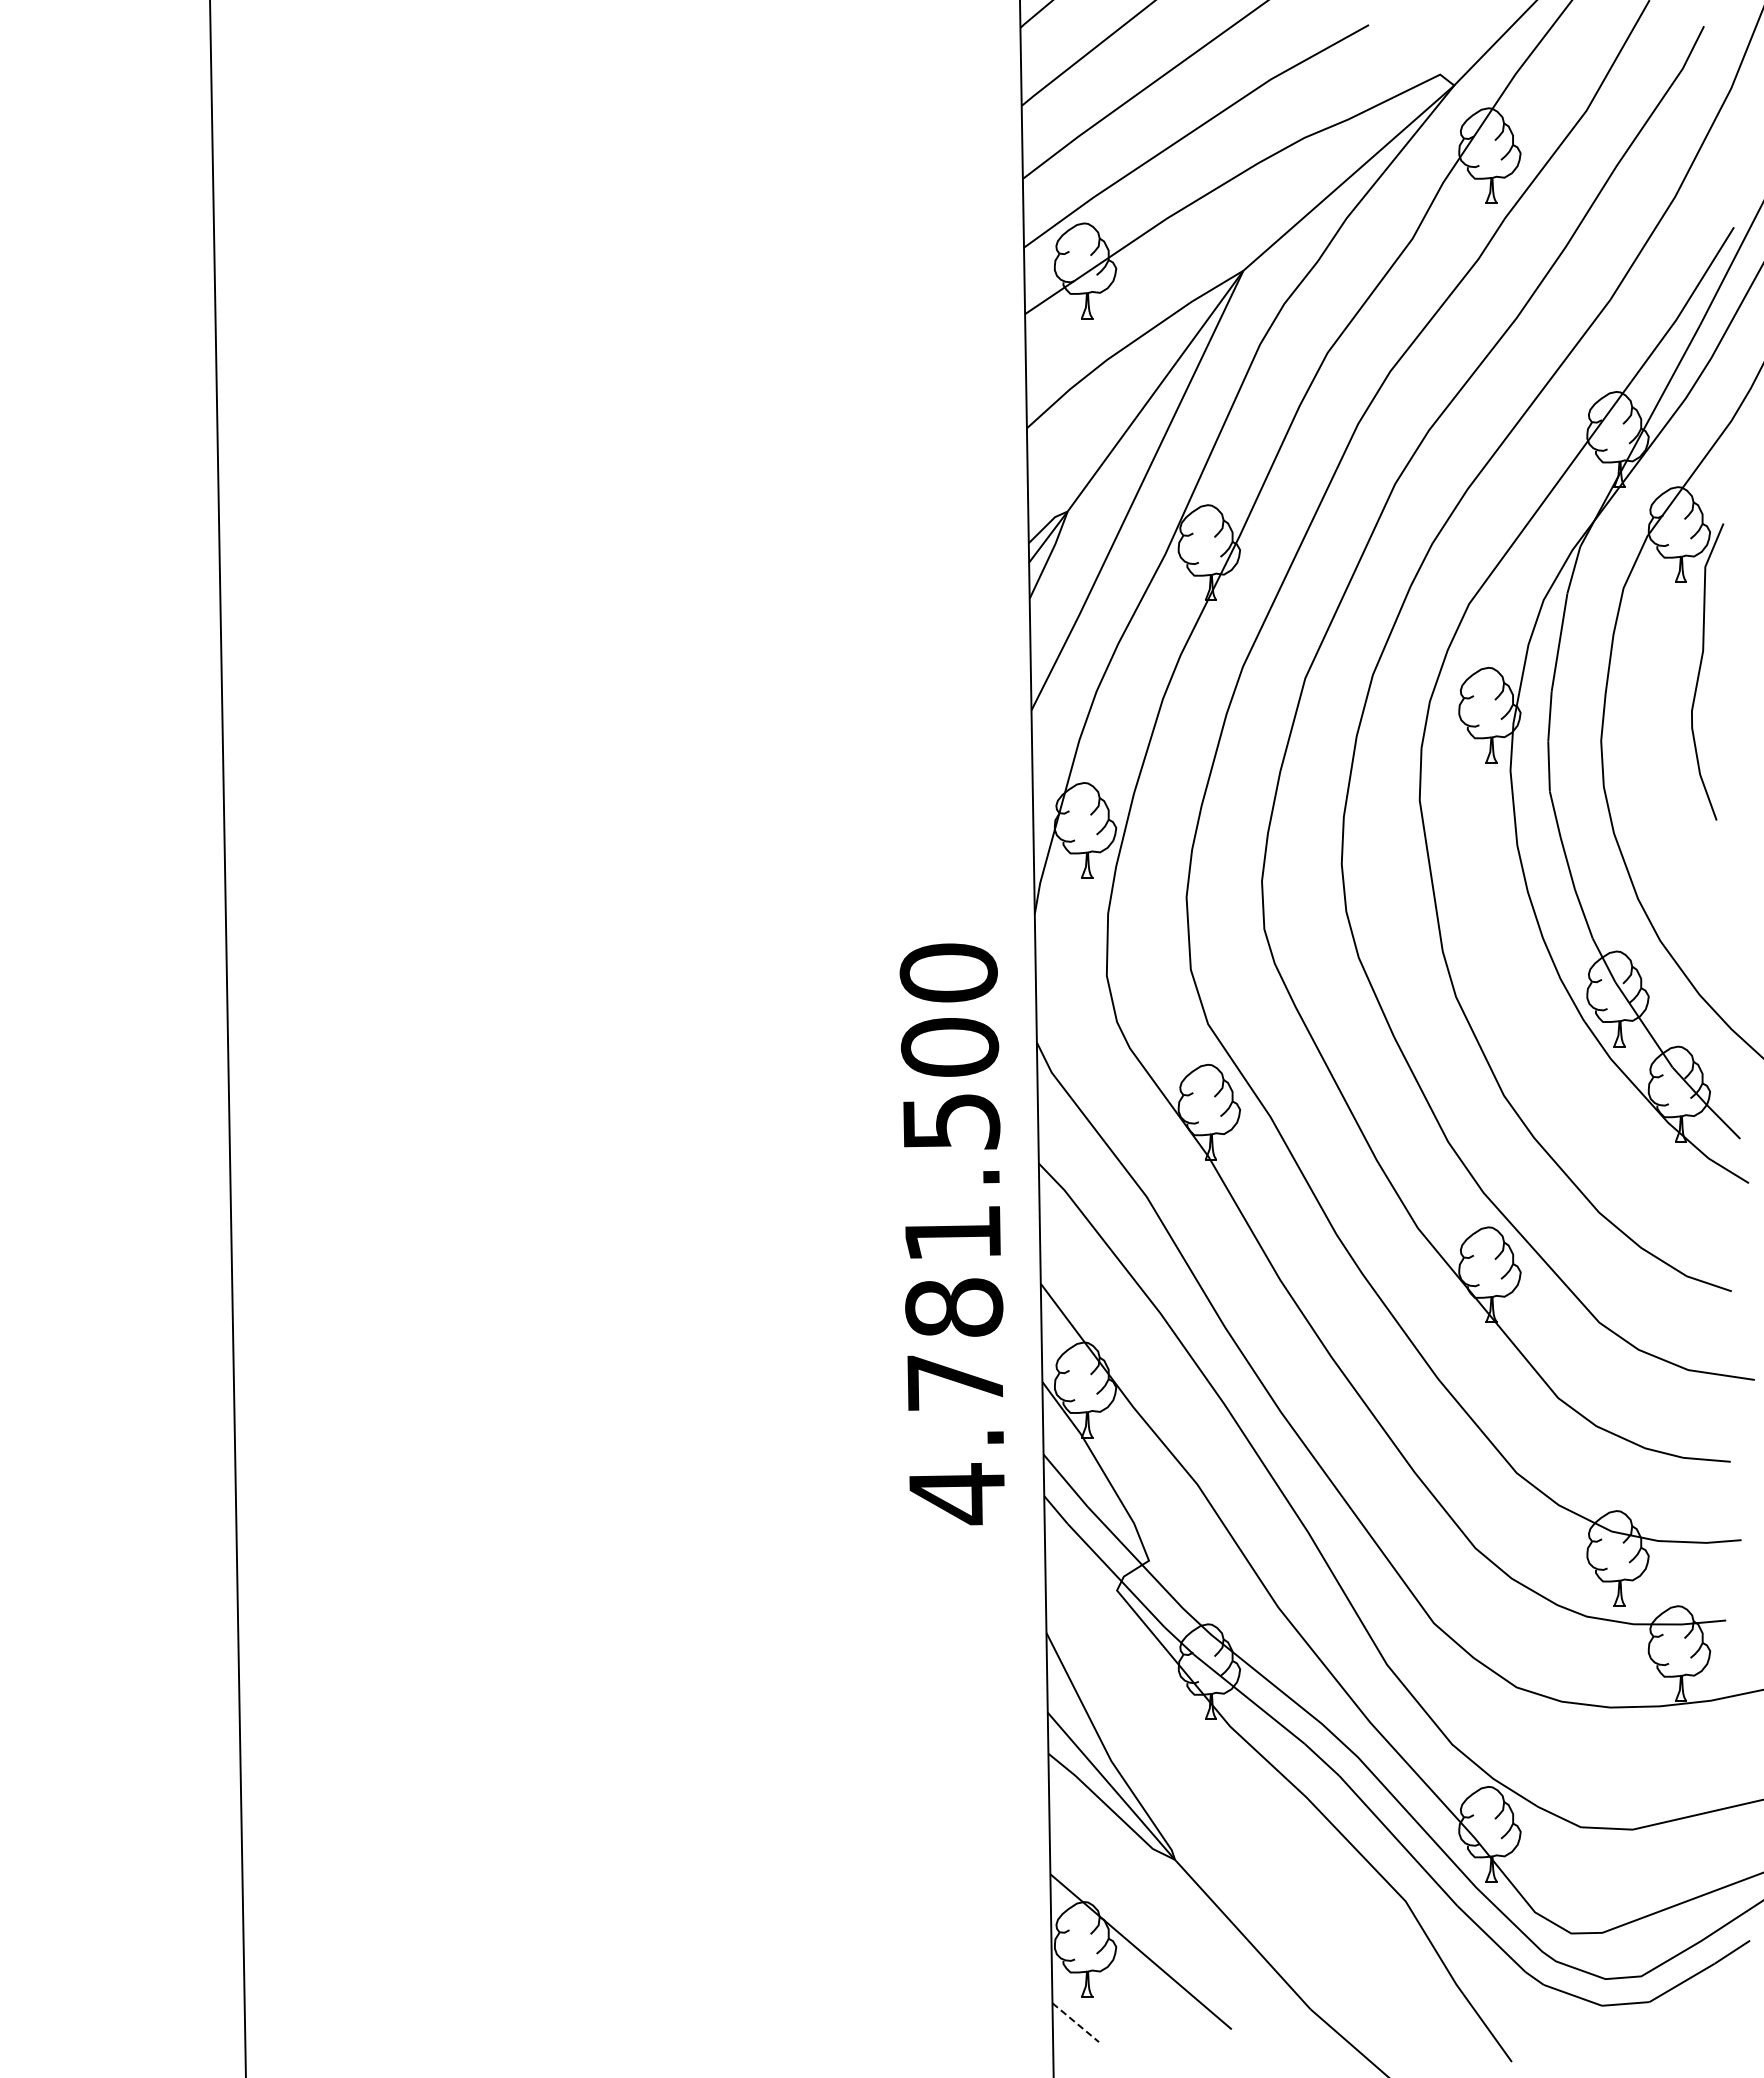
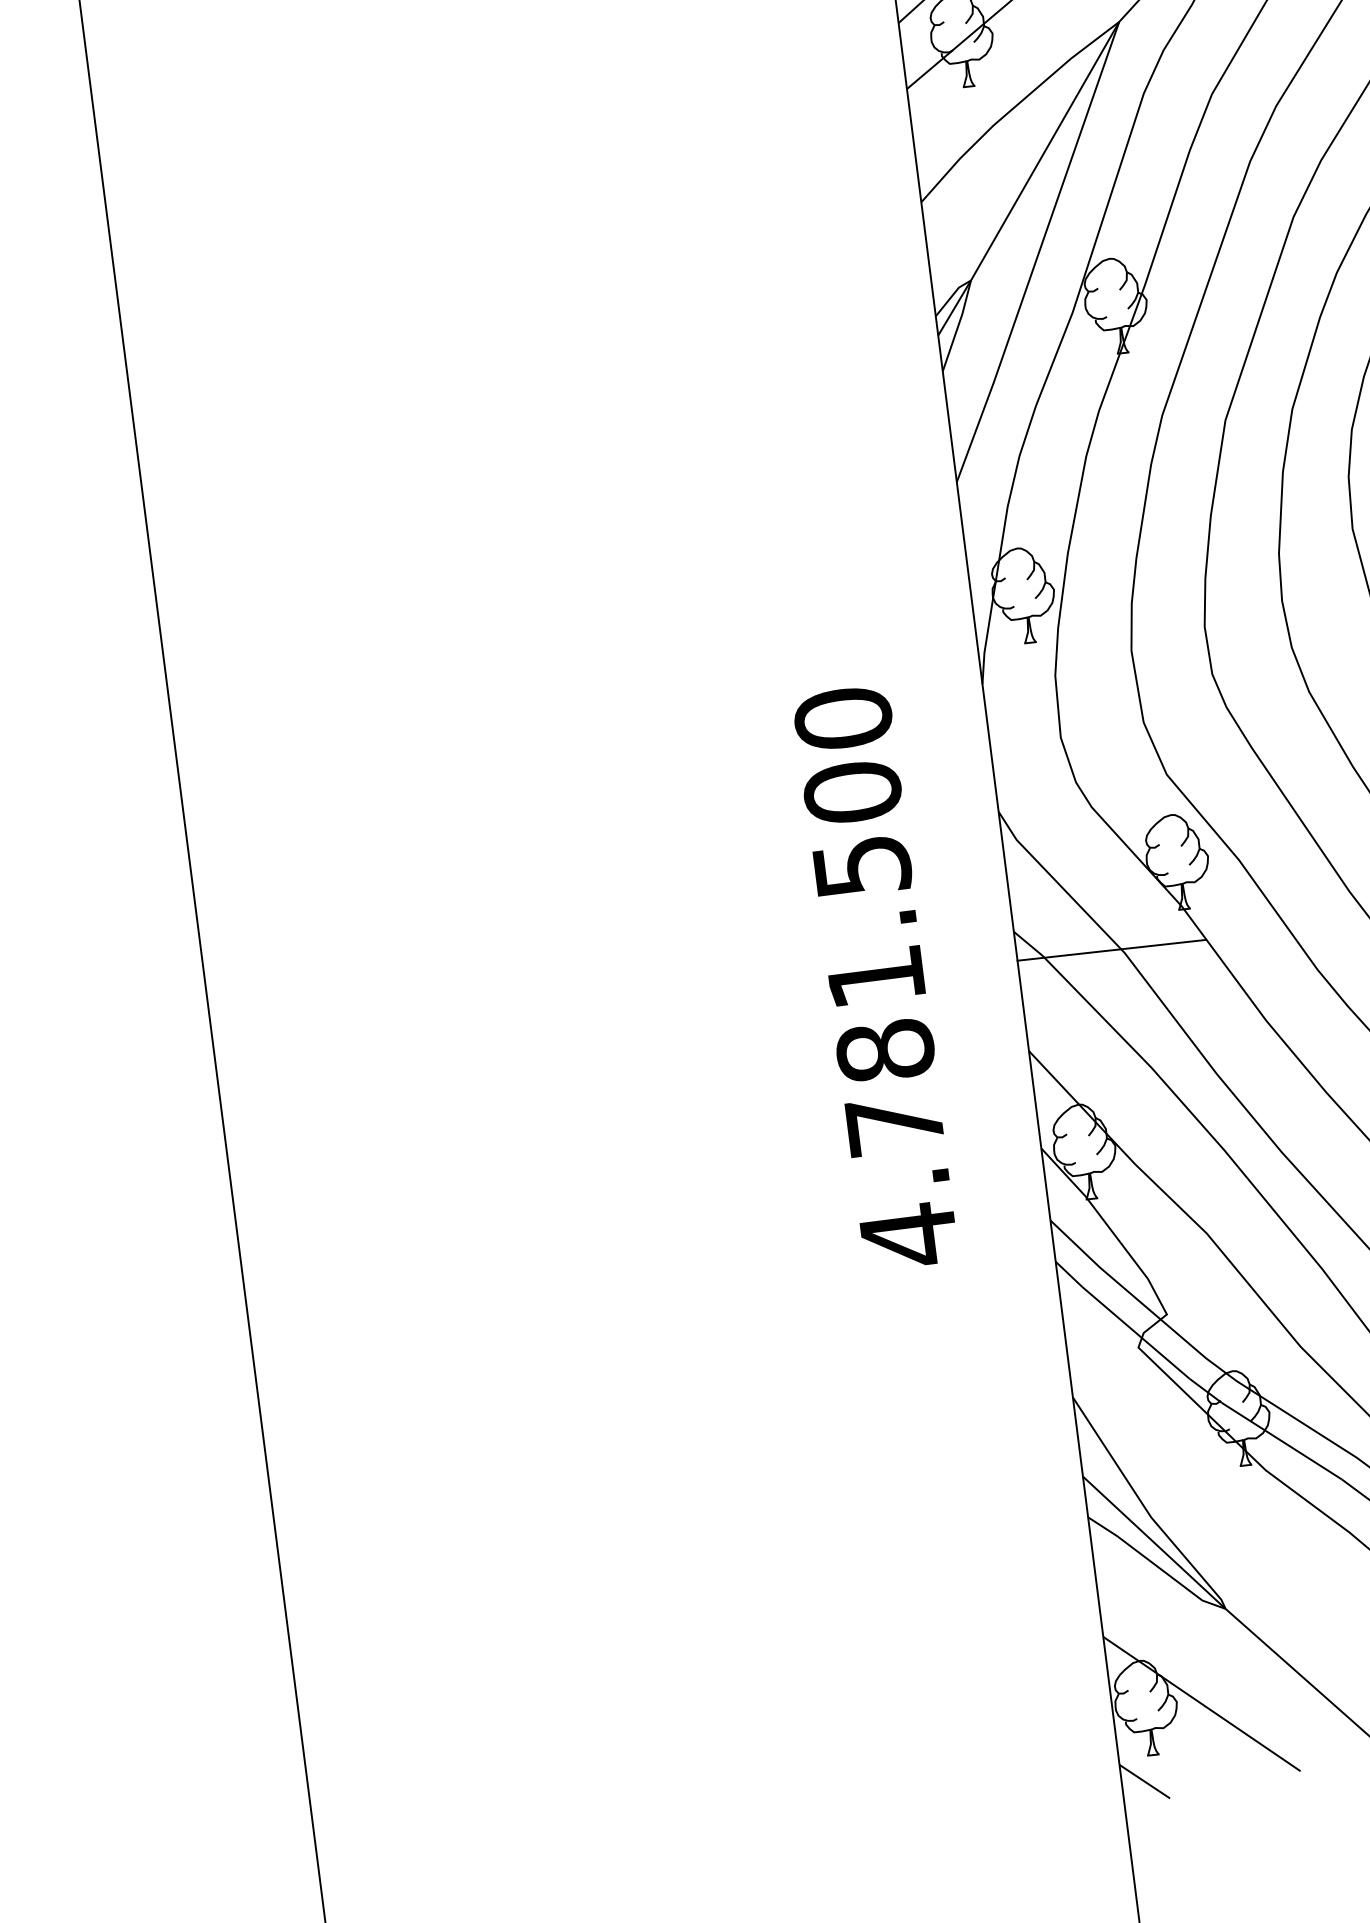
line: (1134, 1192) -> (1112, 950), added
text: (951, 1234) -> (874, 978), moved
line: (1076, 2022) -> (1145, 1781), dashed -> solid

